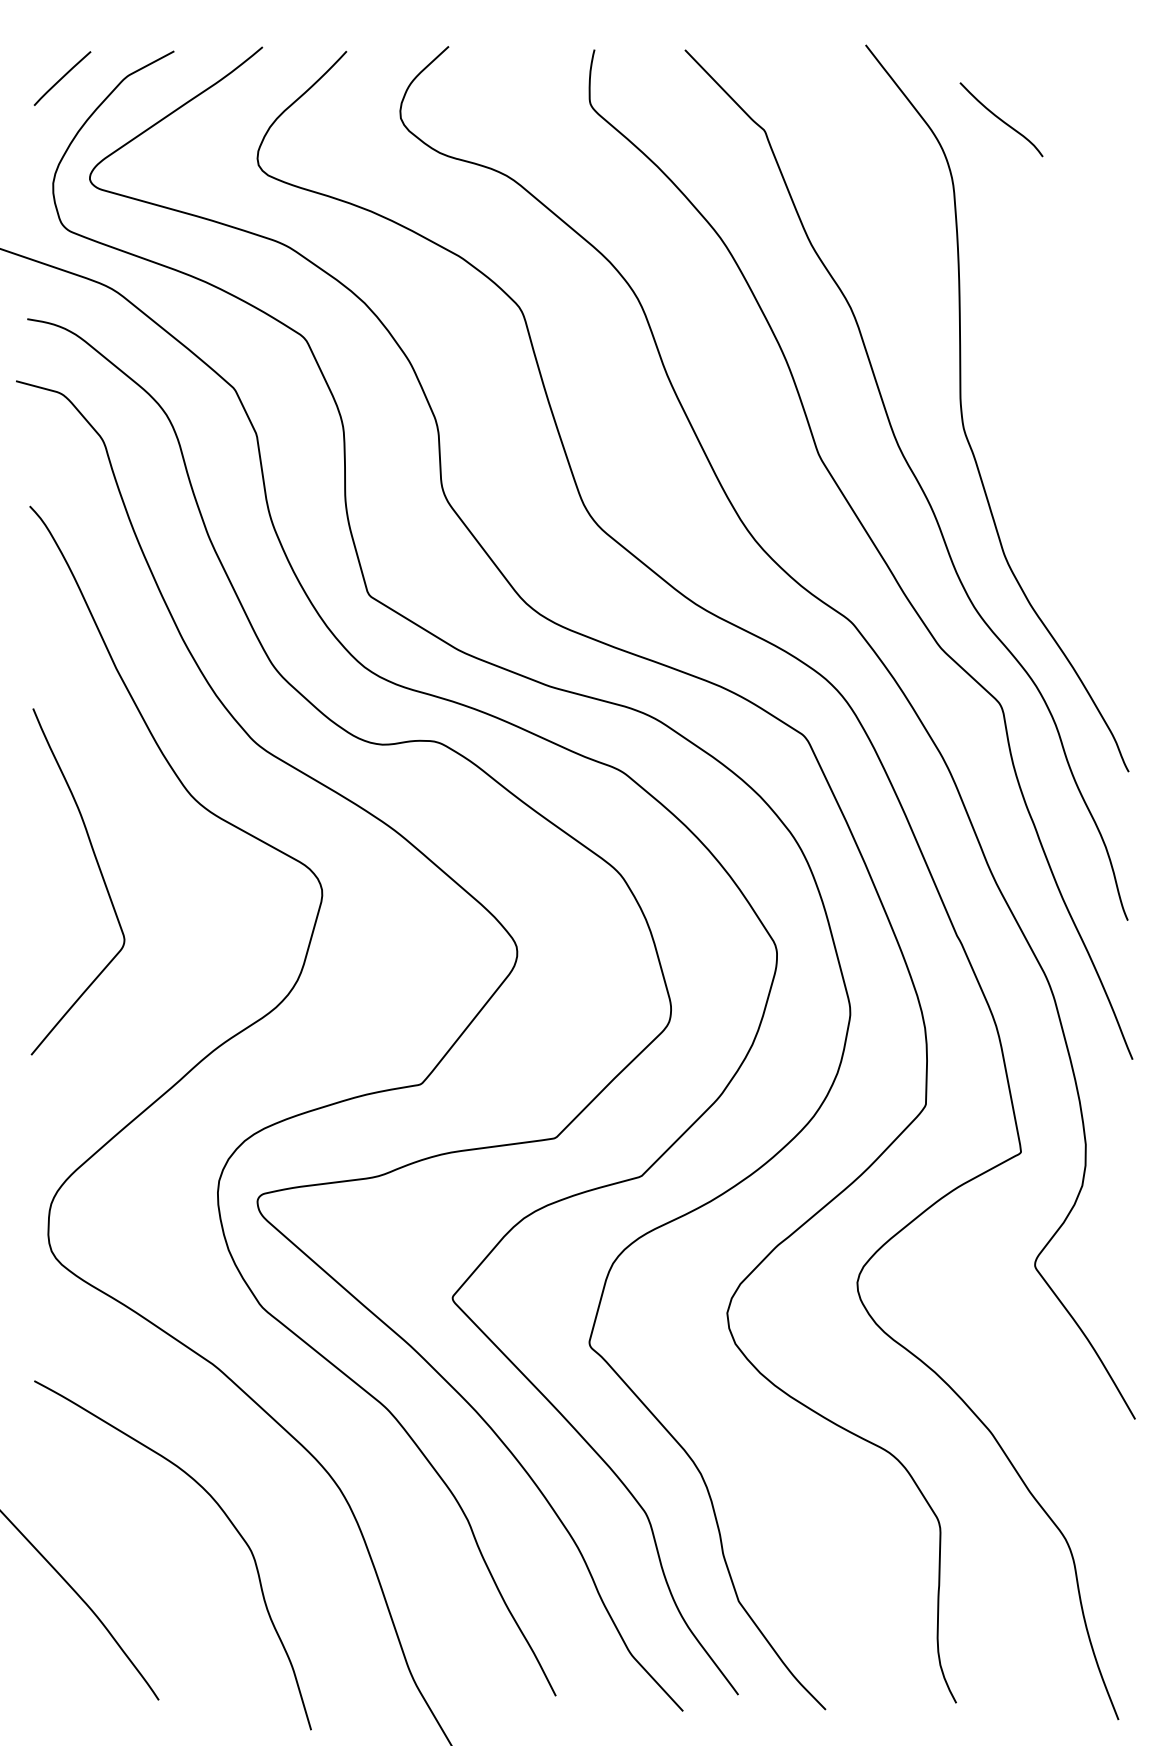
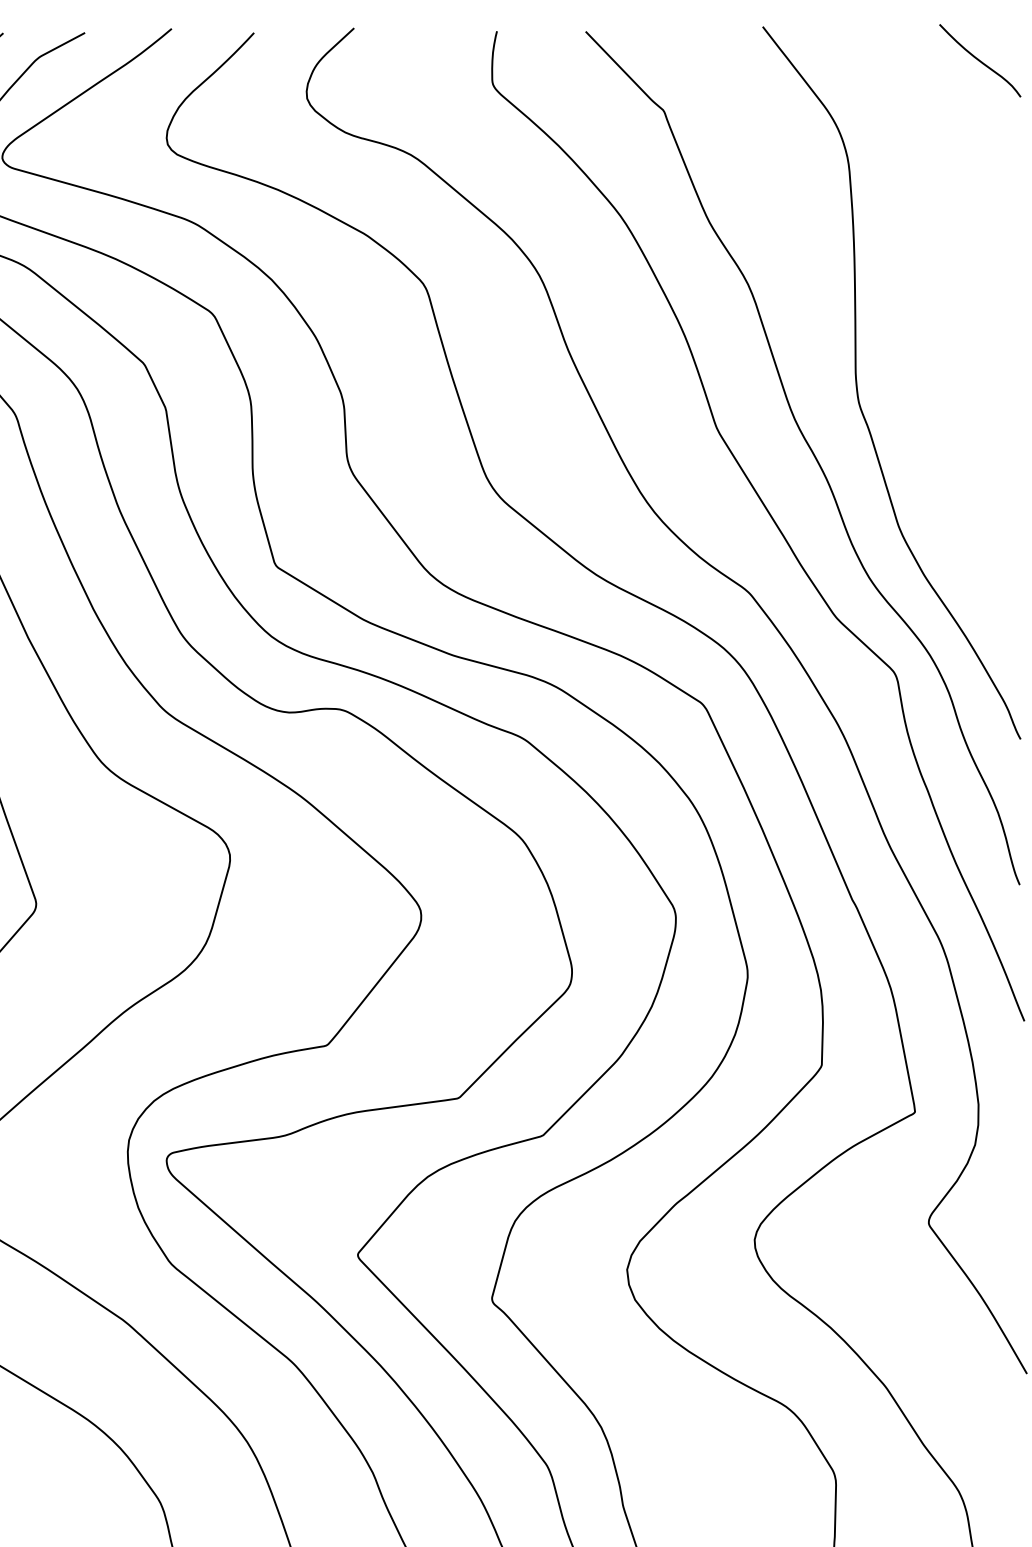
curve: (1001, 119) -> (980, 60), moved

